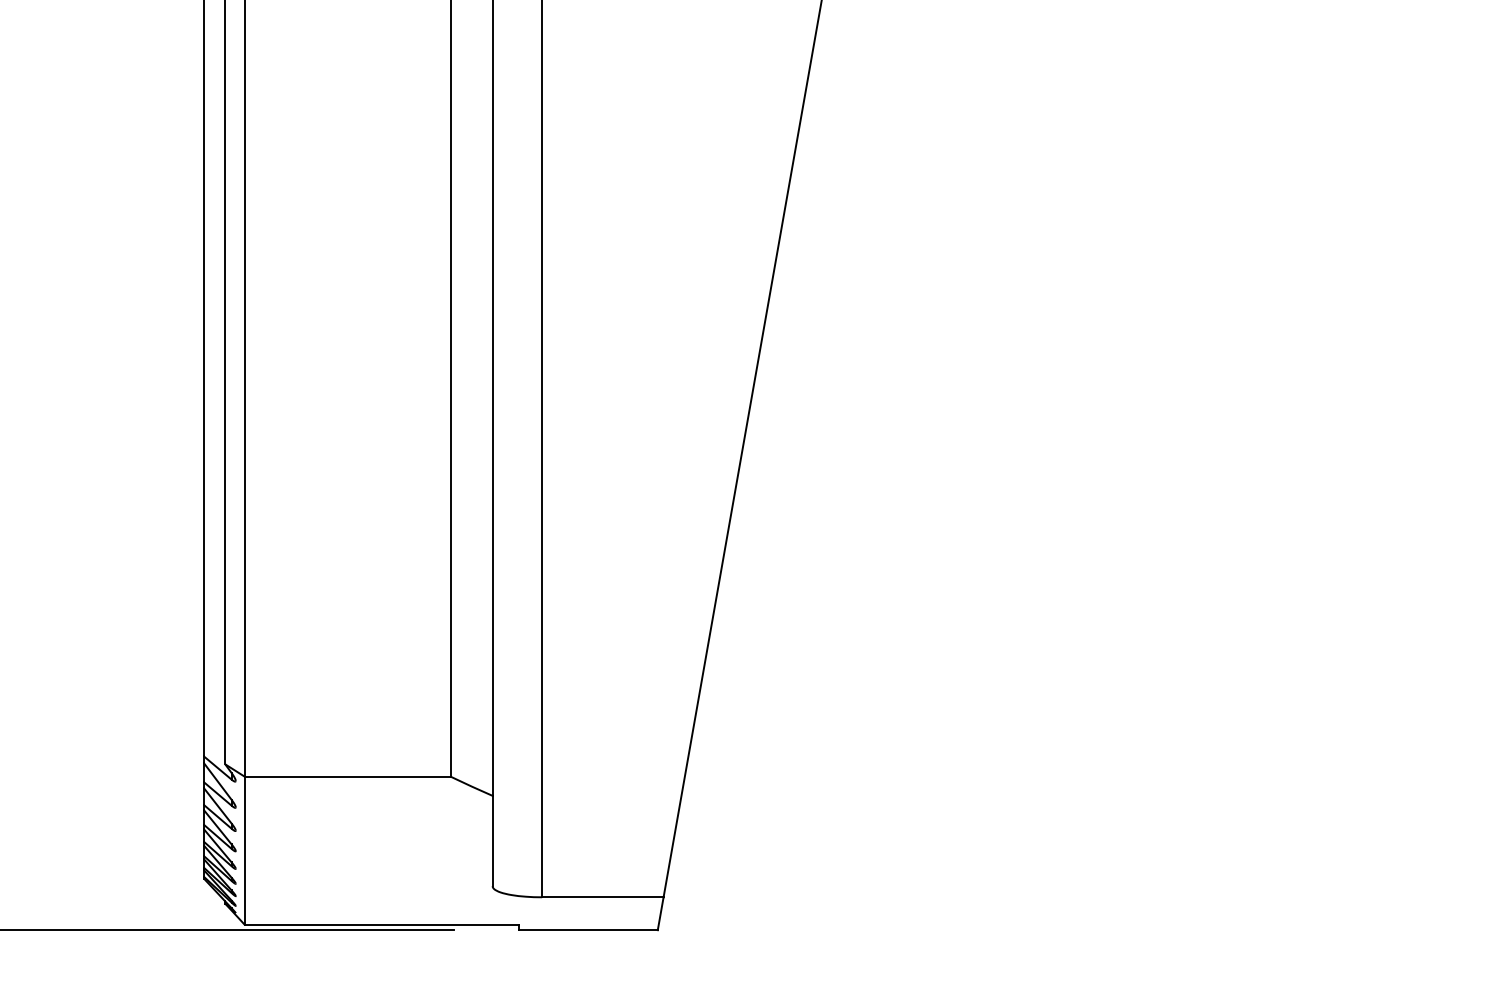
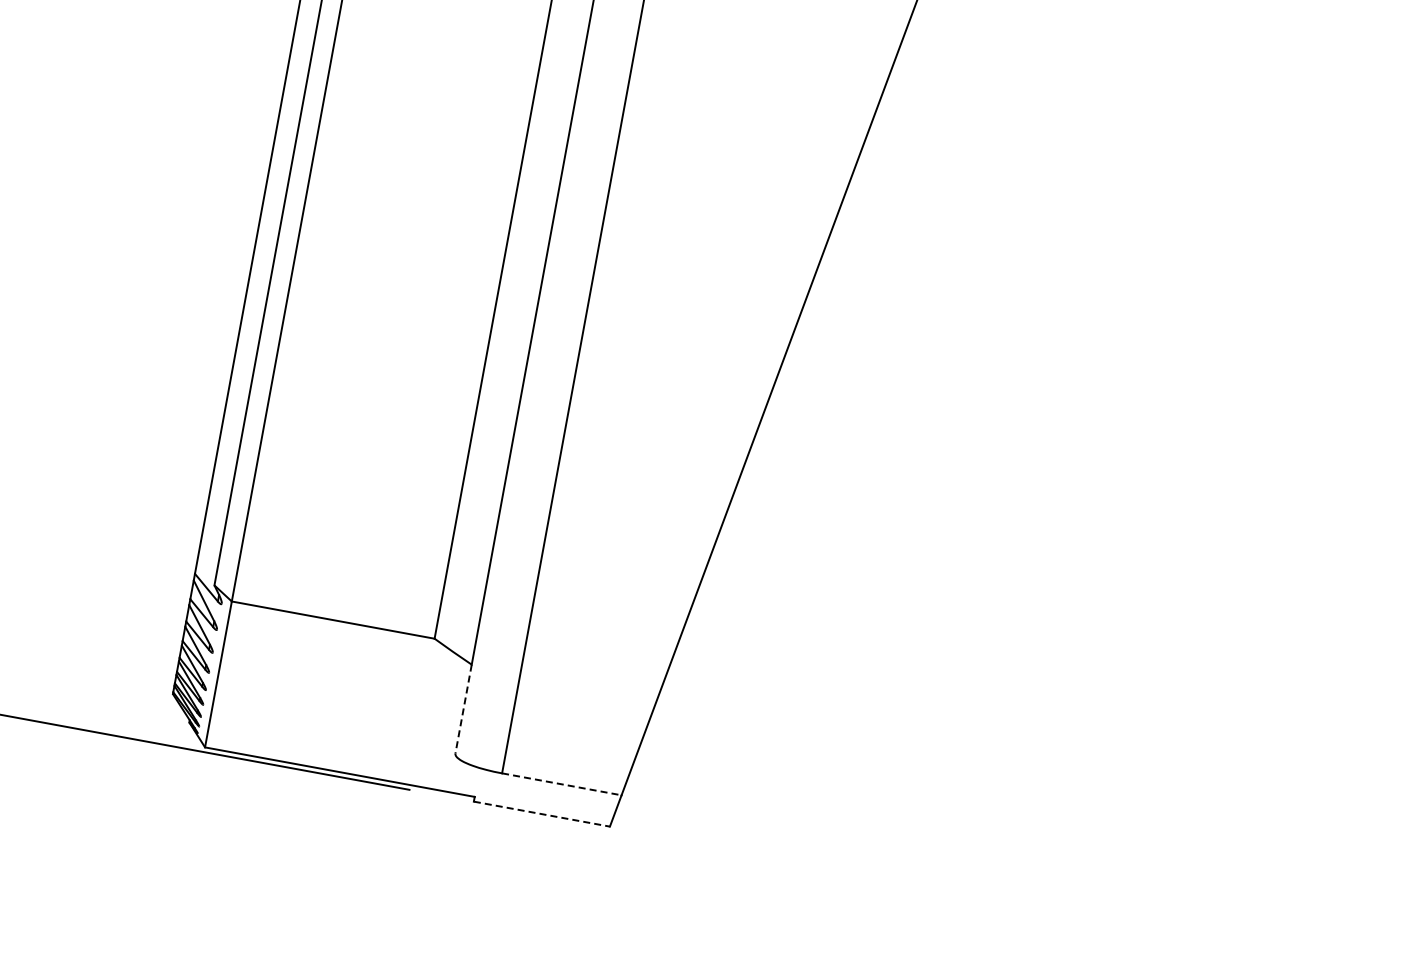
line: (492, 841) -> (463, 709), solid -> dashed
line: (602, 897) -> (561, 784), solid -> dashed
line: (589, 930) -> (542, 814), solid -> dashed

